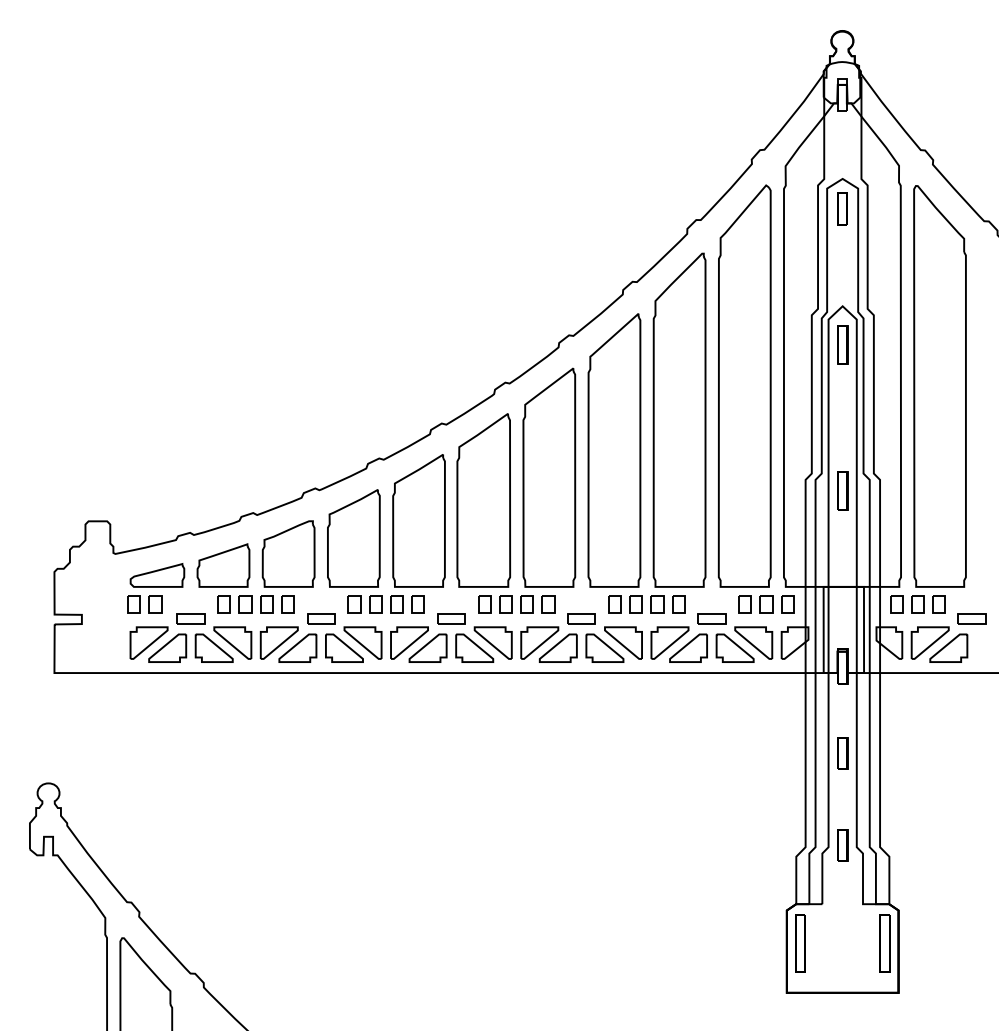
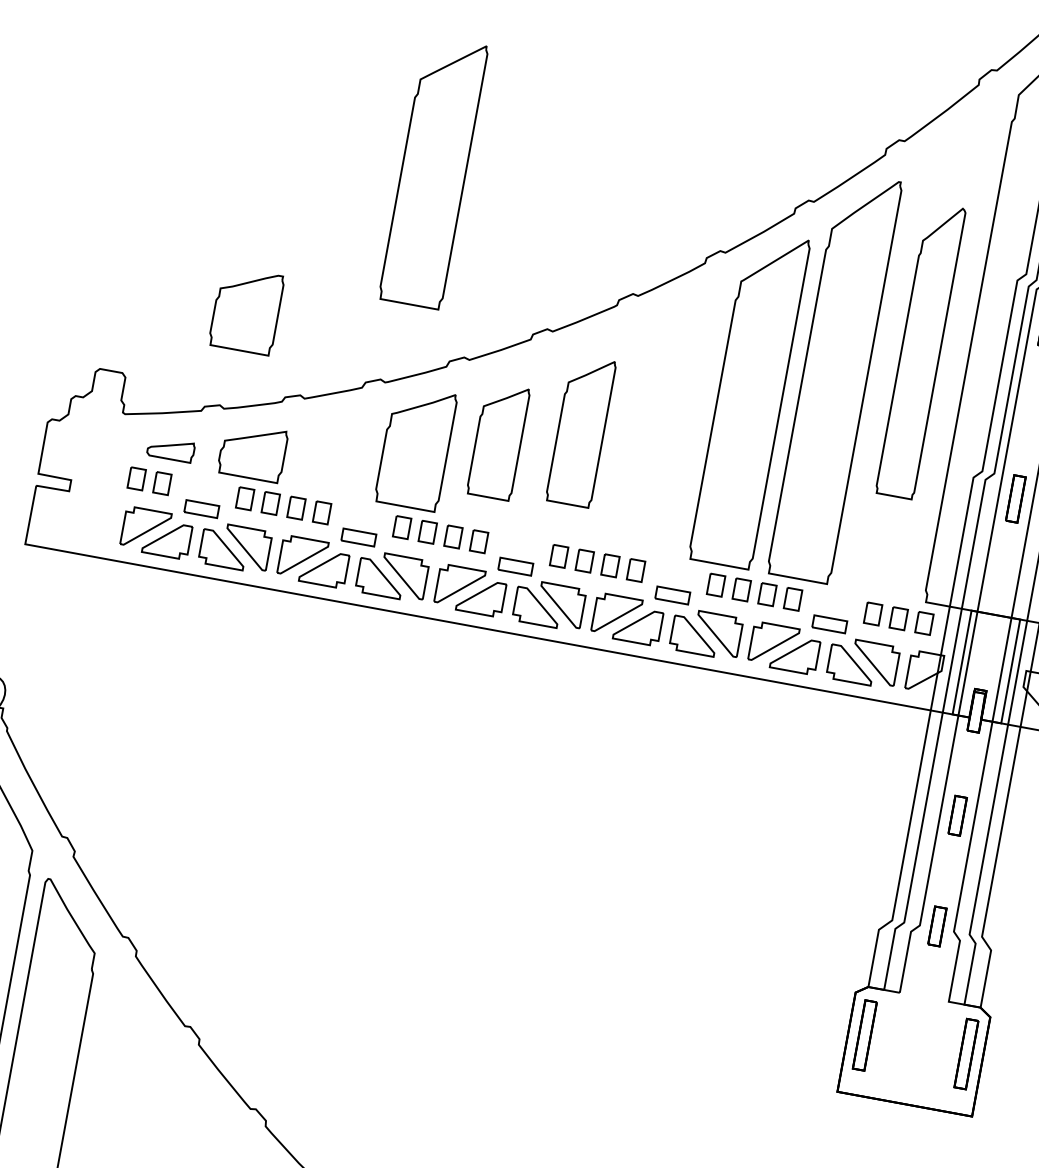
part: (744, 385) -> (920, 350), size x0.6
part: (549, 477) -> (433, 172), moved
part: (483, 500) -> (580, 431), size x0.7
part: (418, 520) -> (497, 440), size x0.7
part: (288, 553) -> (246, 310), moved
part: (157, 575) -> (171, 449), size x0.7

